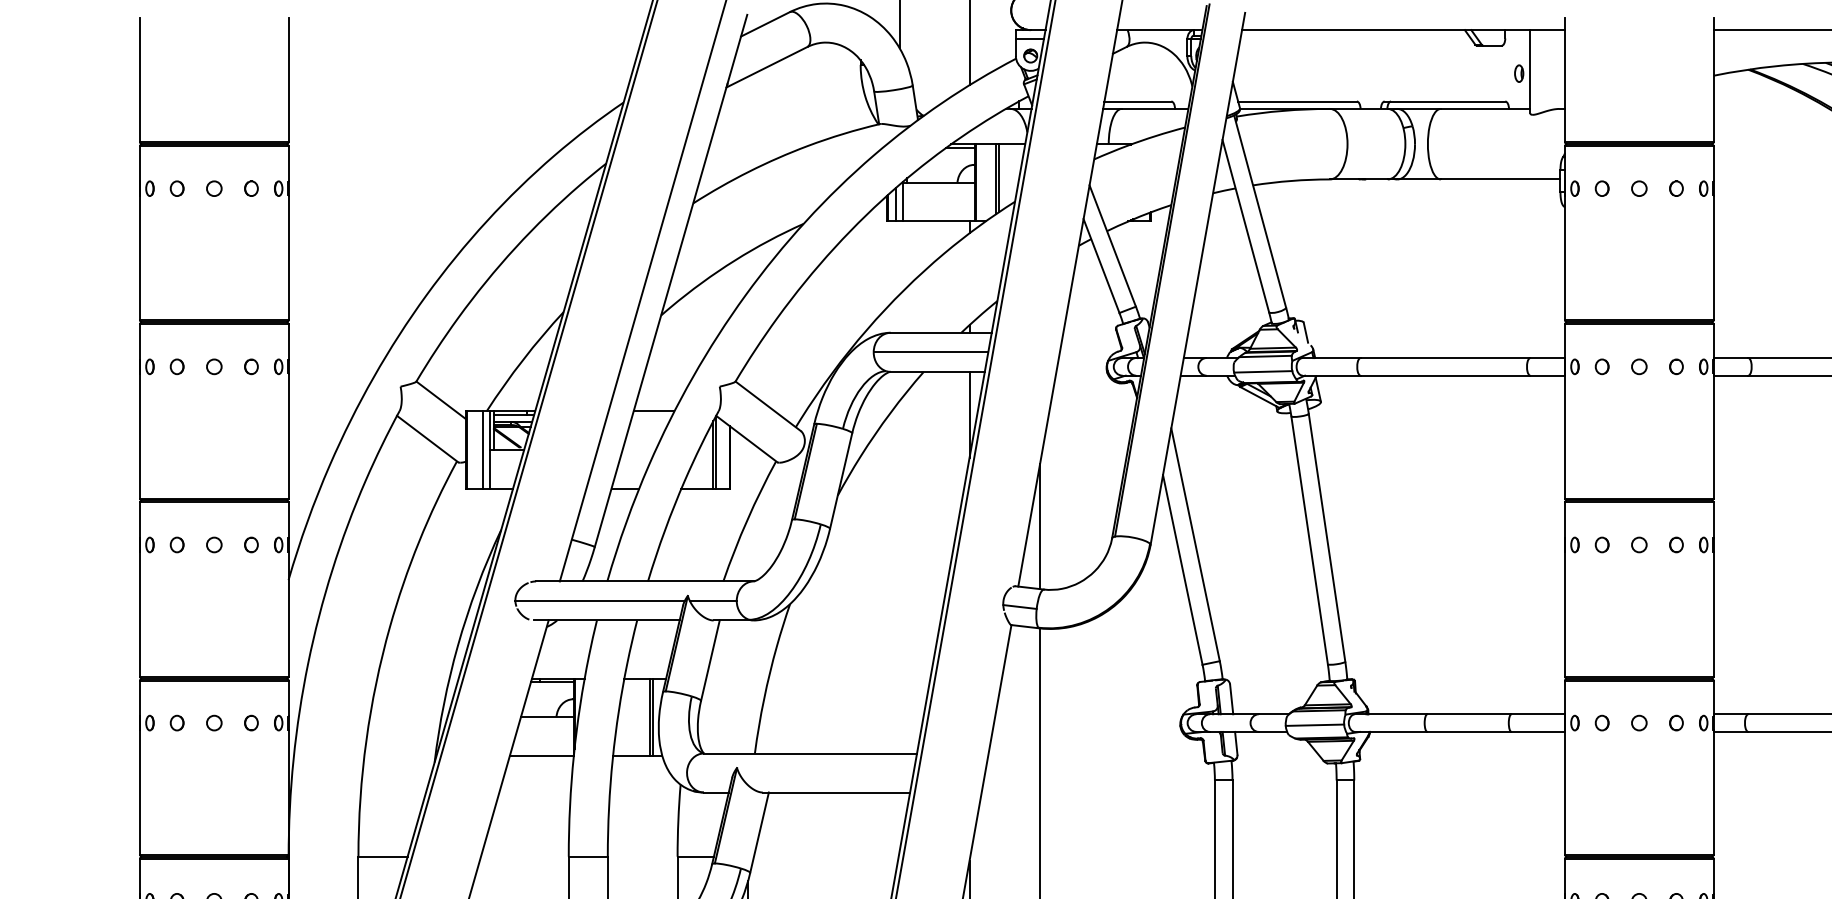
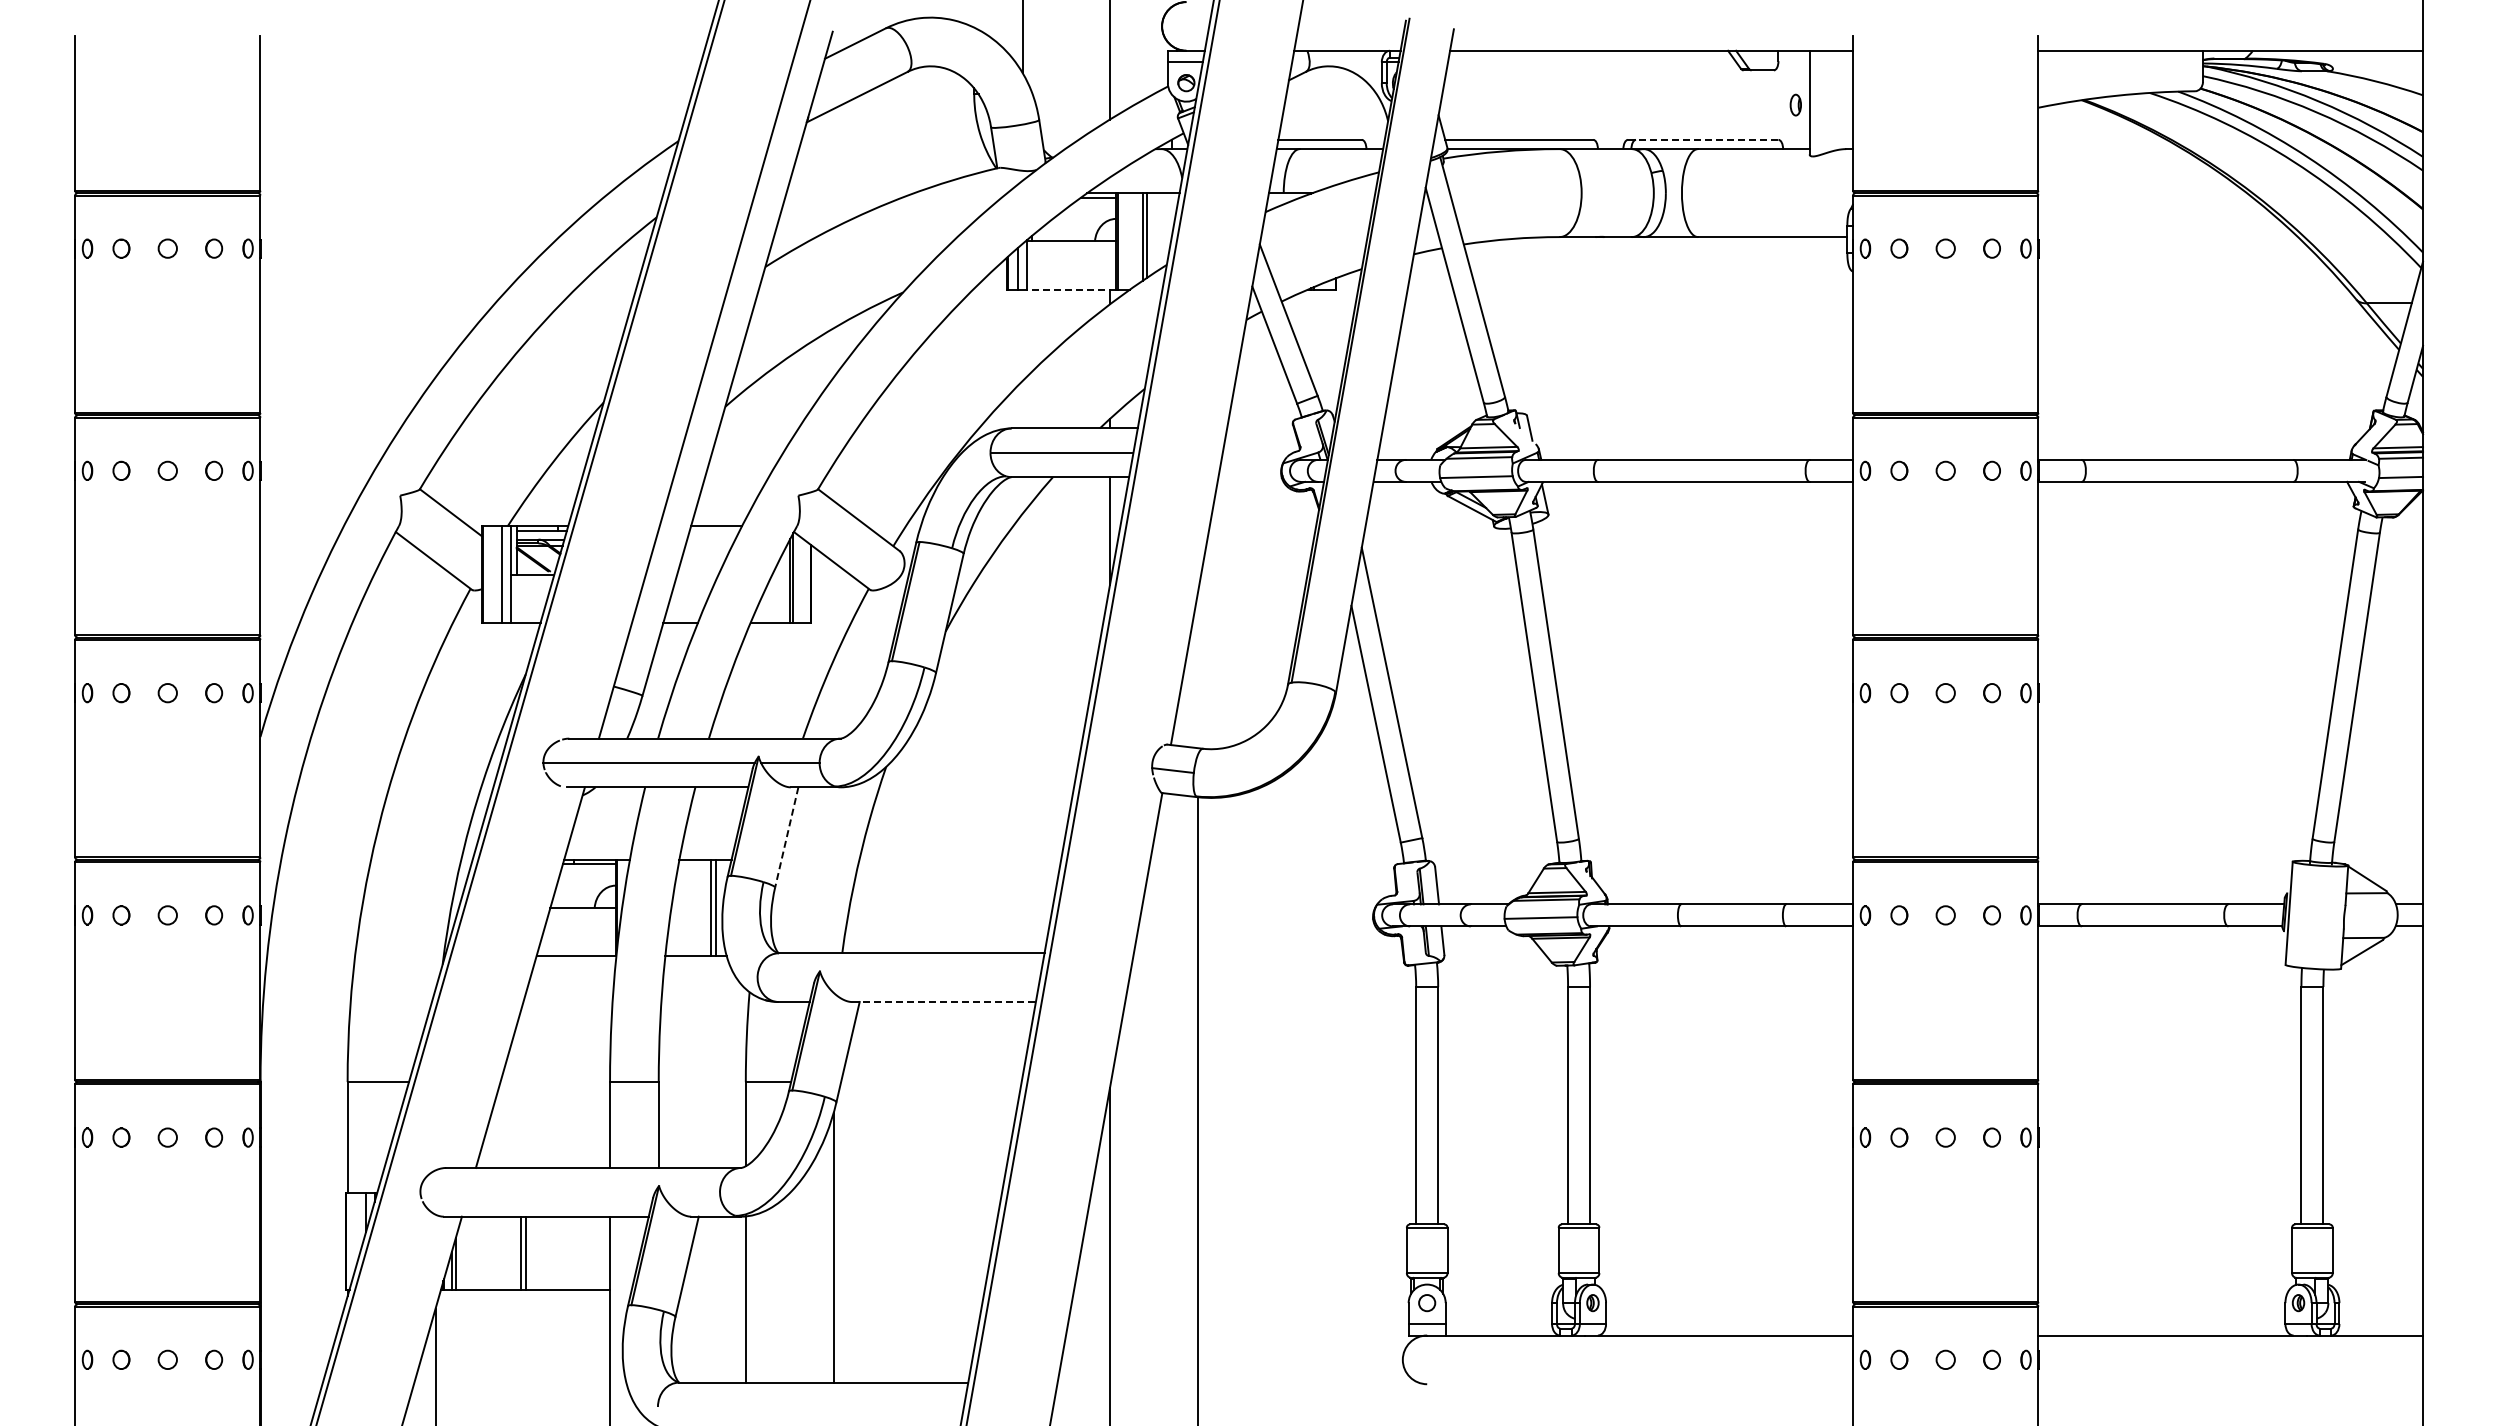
line: (1444, 101) -> (1702, 139), solid -> dashed
line: (938, 221) -> (1071, 289), solid -> dashed
line: (1039, 526) -> (1197, 670), removed
line: (710, 660) -> (786, 837), solid -> dashed
line: (836, 792) -> (944, 1002), solid -> dashed

